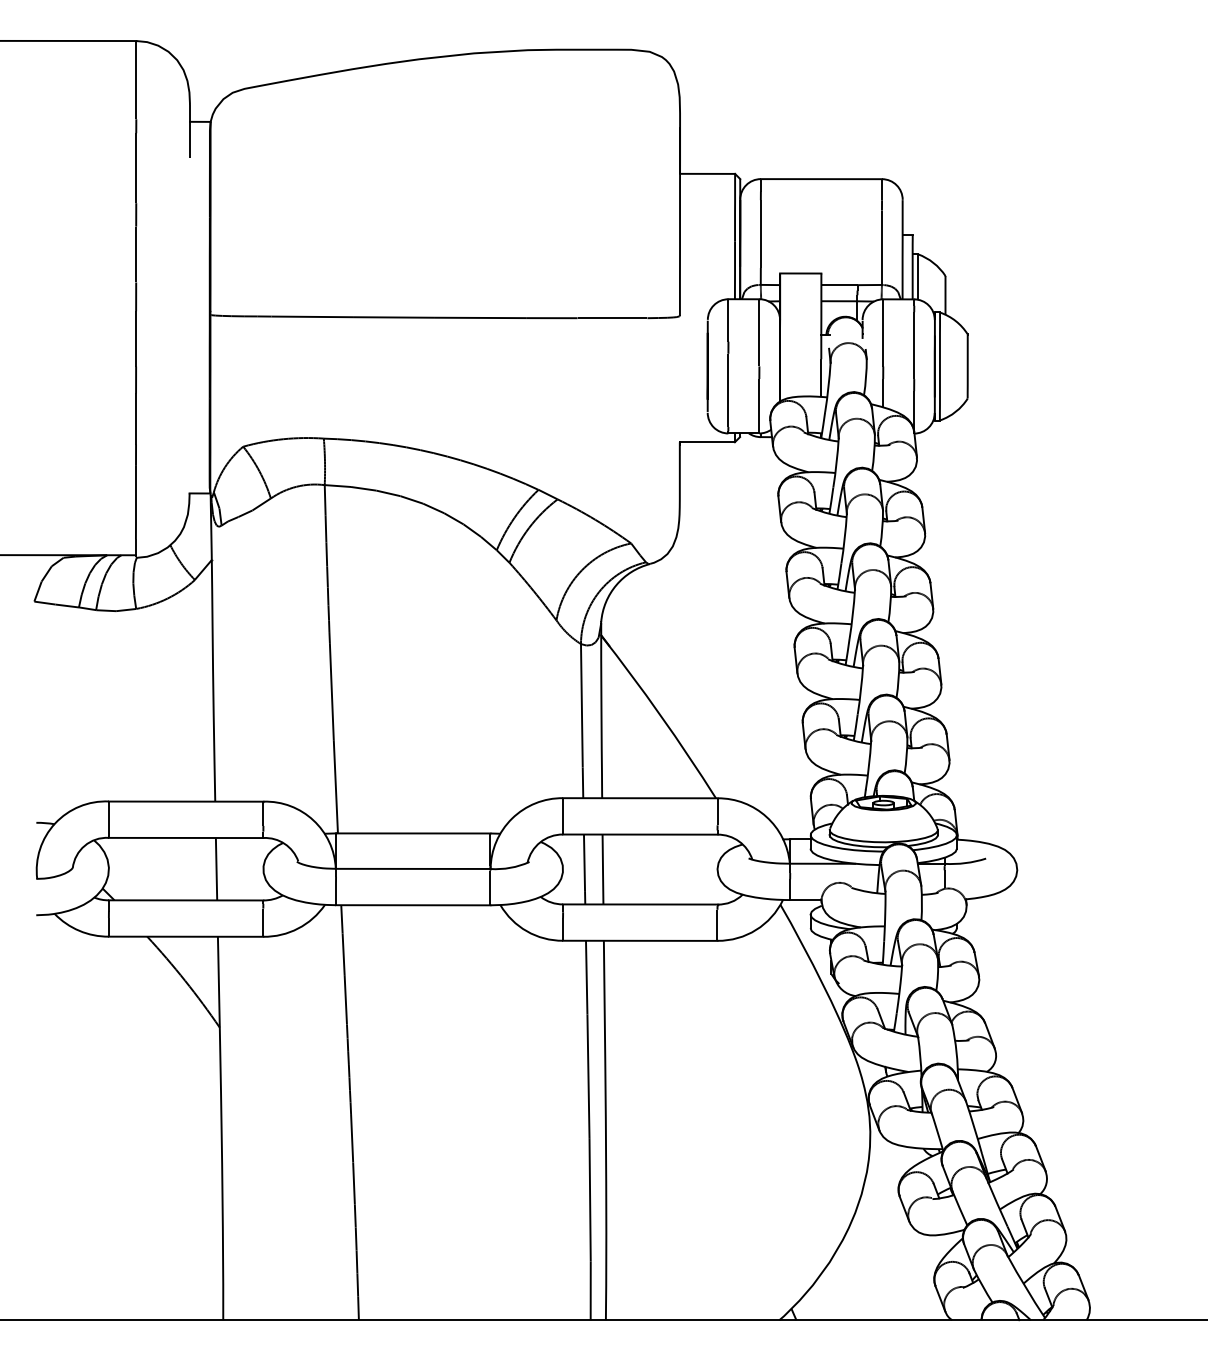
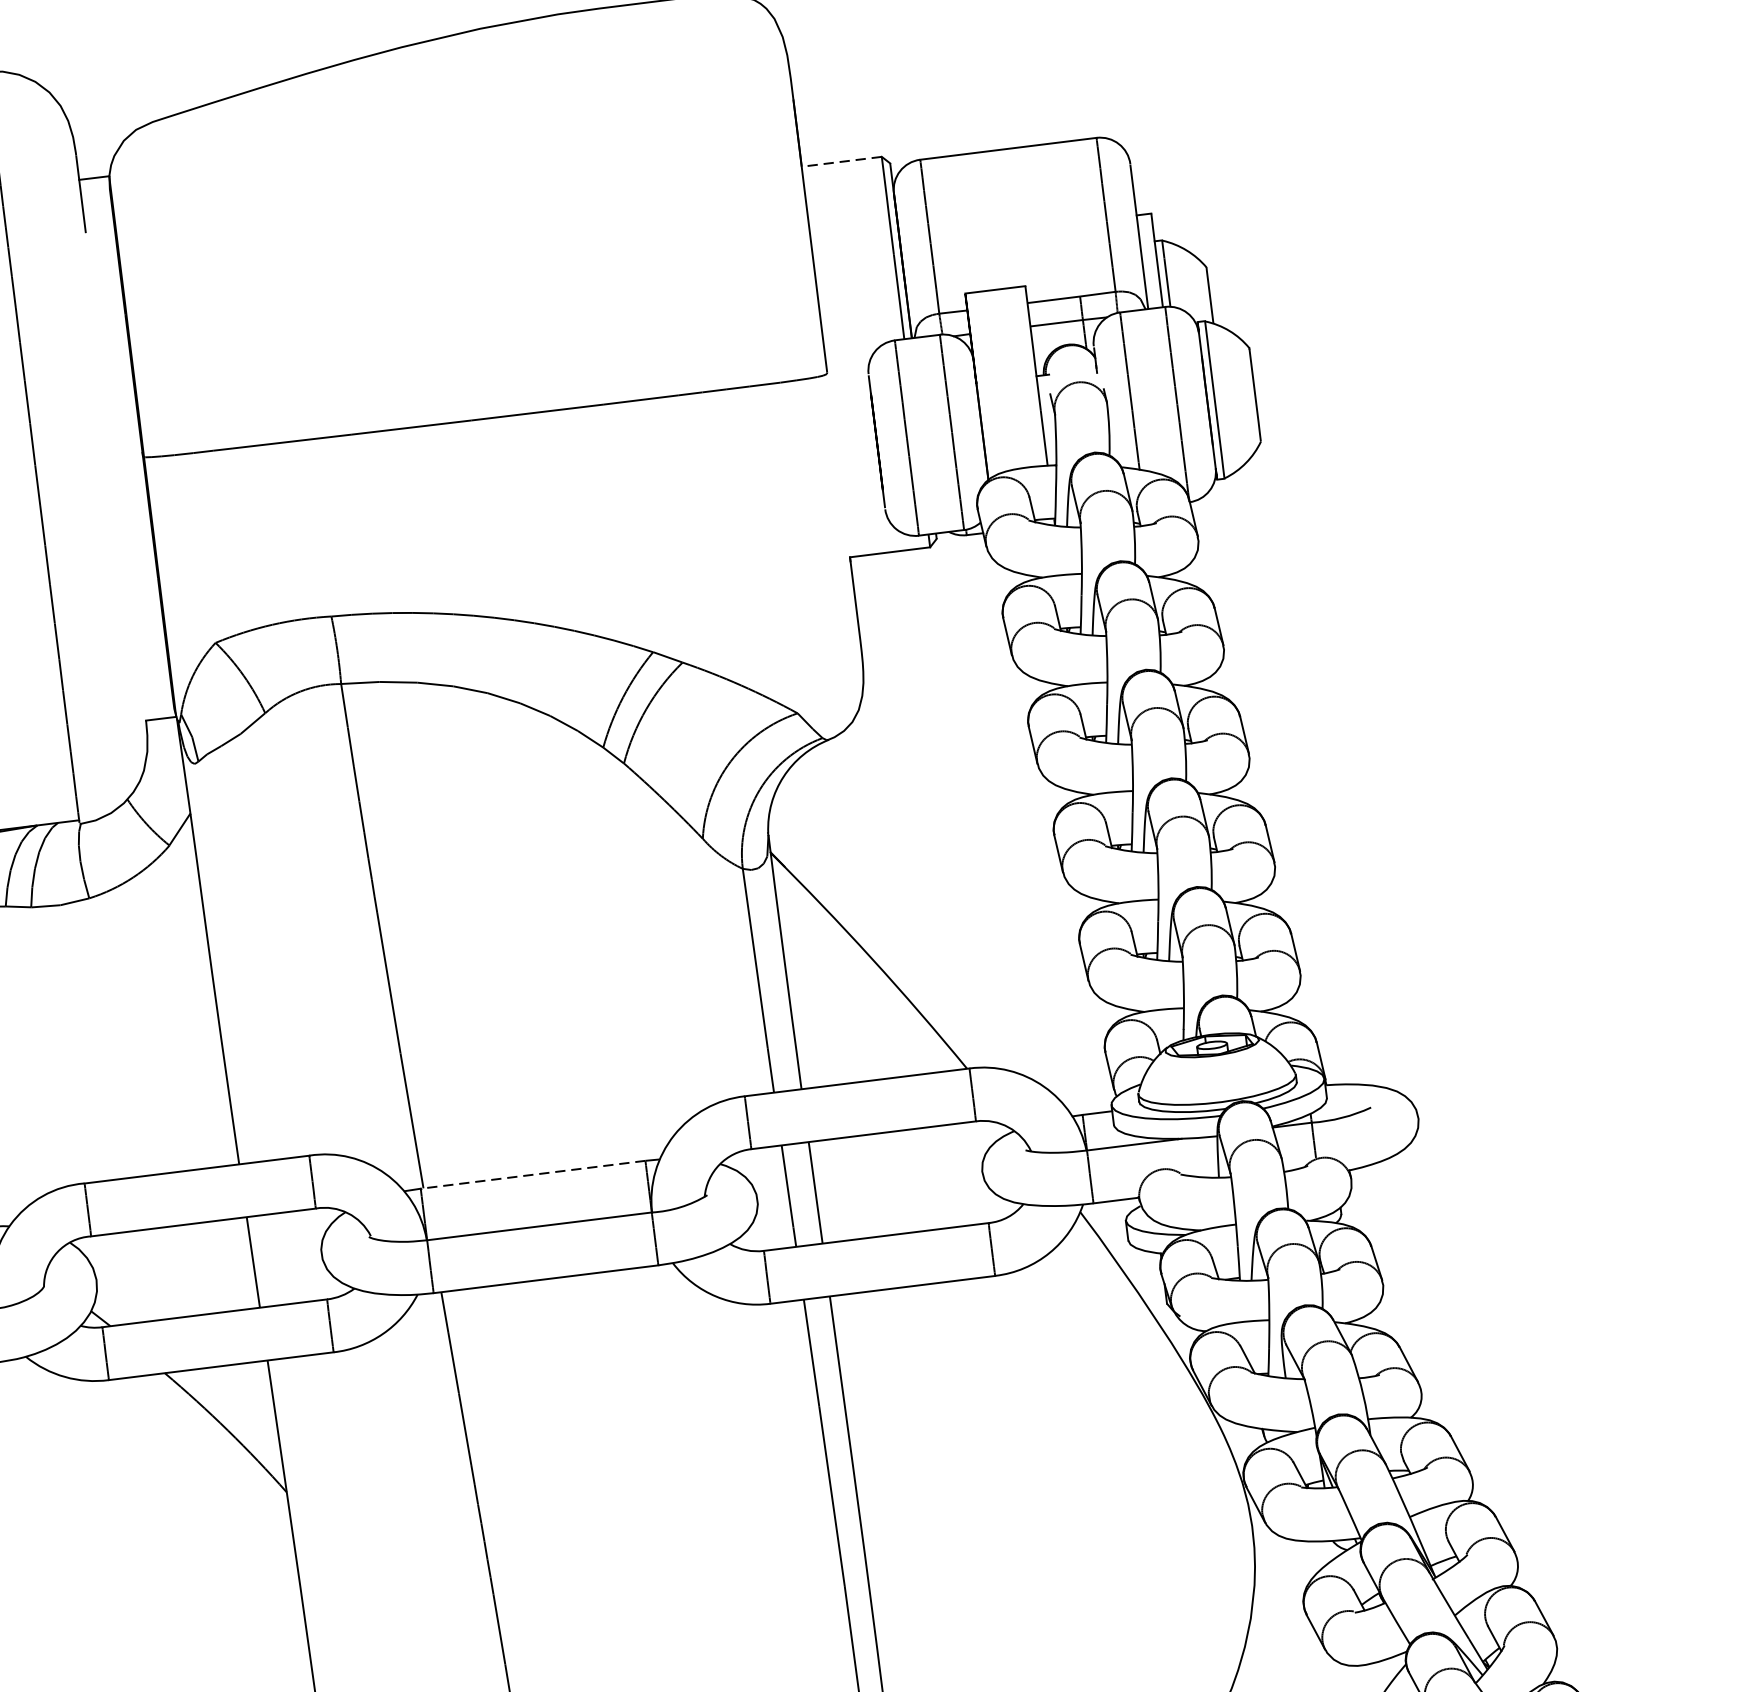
line: (707, 173) -> (841, 161), solid -> dashed
line: (412, 833) -> (531, 1174), solid -> dashed

